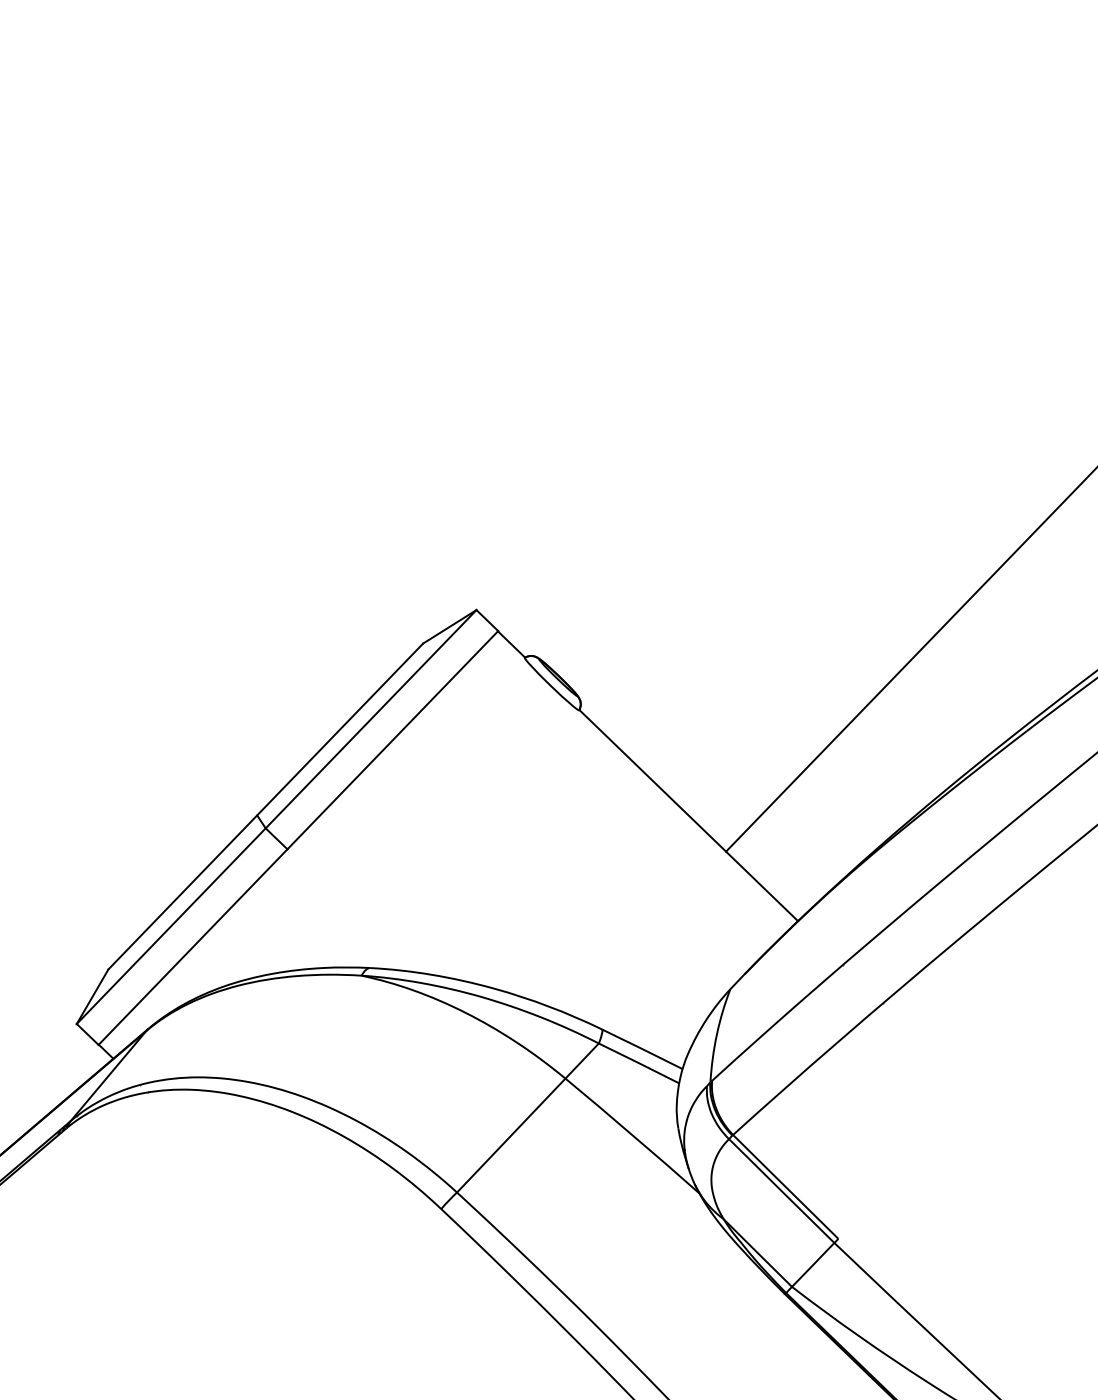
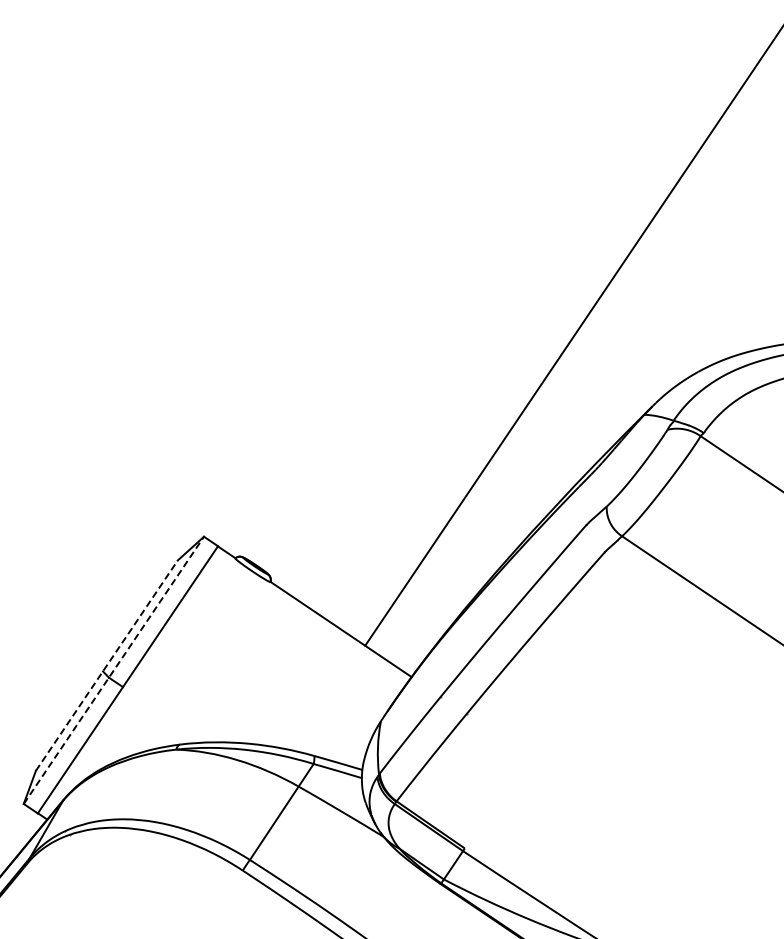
line: (265, 806) -> (106, 665), solid -> dashed
line: (277, 815) -> (114, 669), solid -> dashed

